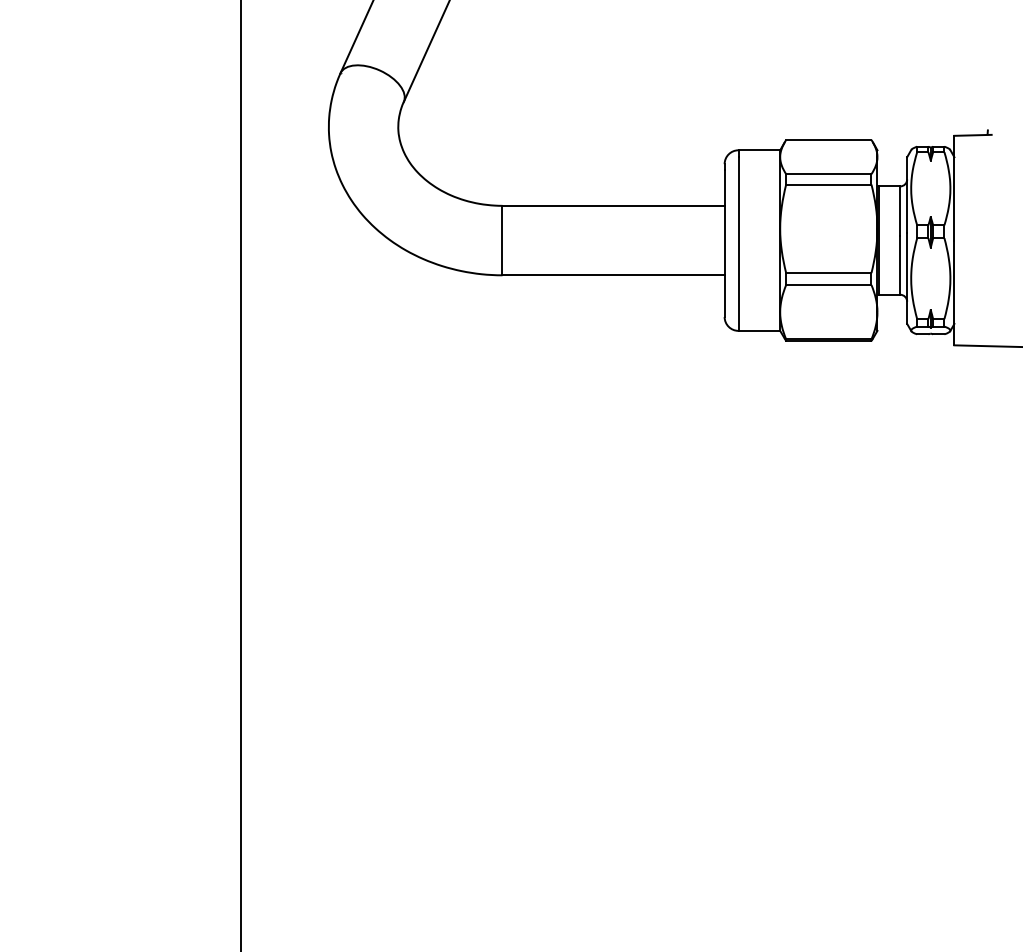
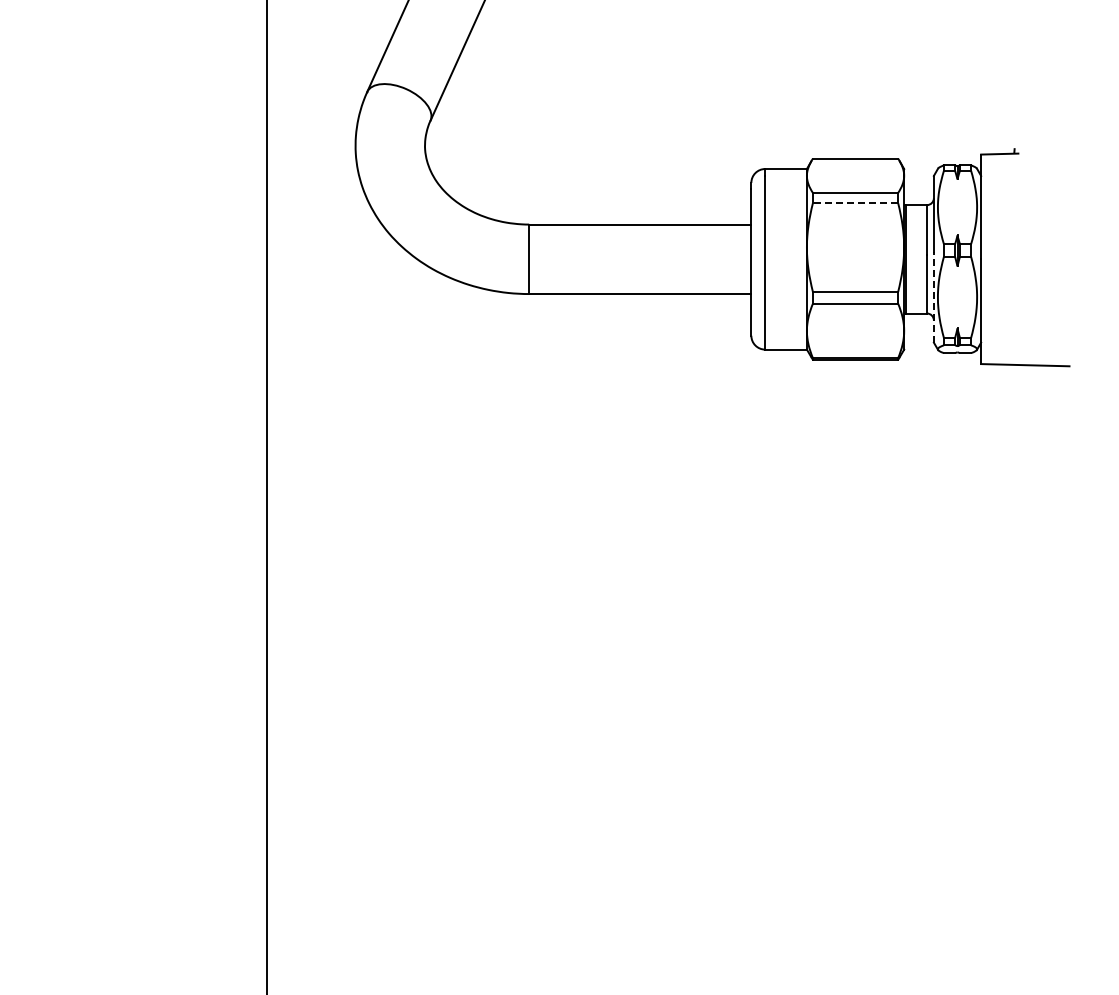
line: (828, 184) -> (855, 203), solid -> dashed
line: (906, 277) -> (933, 296), solid -> dashed

